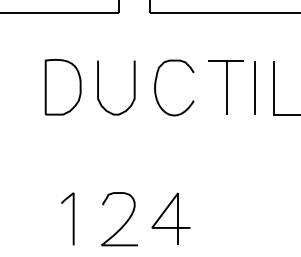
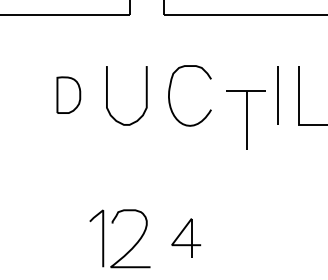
part: (62, 87) -> (68, 95), size x0.6
part: (225, 87) -> (245, 120), moved
line: (72, 218) -> (101, 237), moved
part: (170, 218) -> (185, 237), size x0.7

